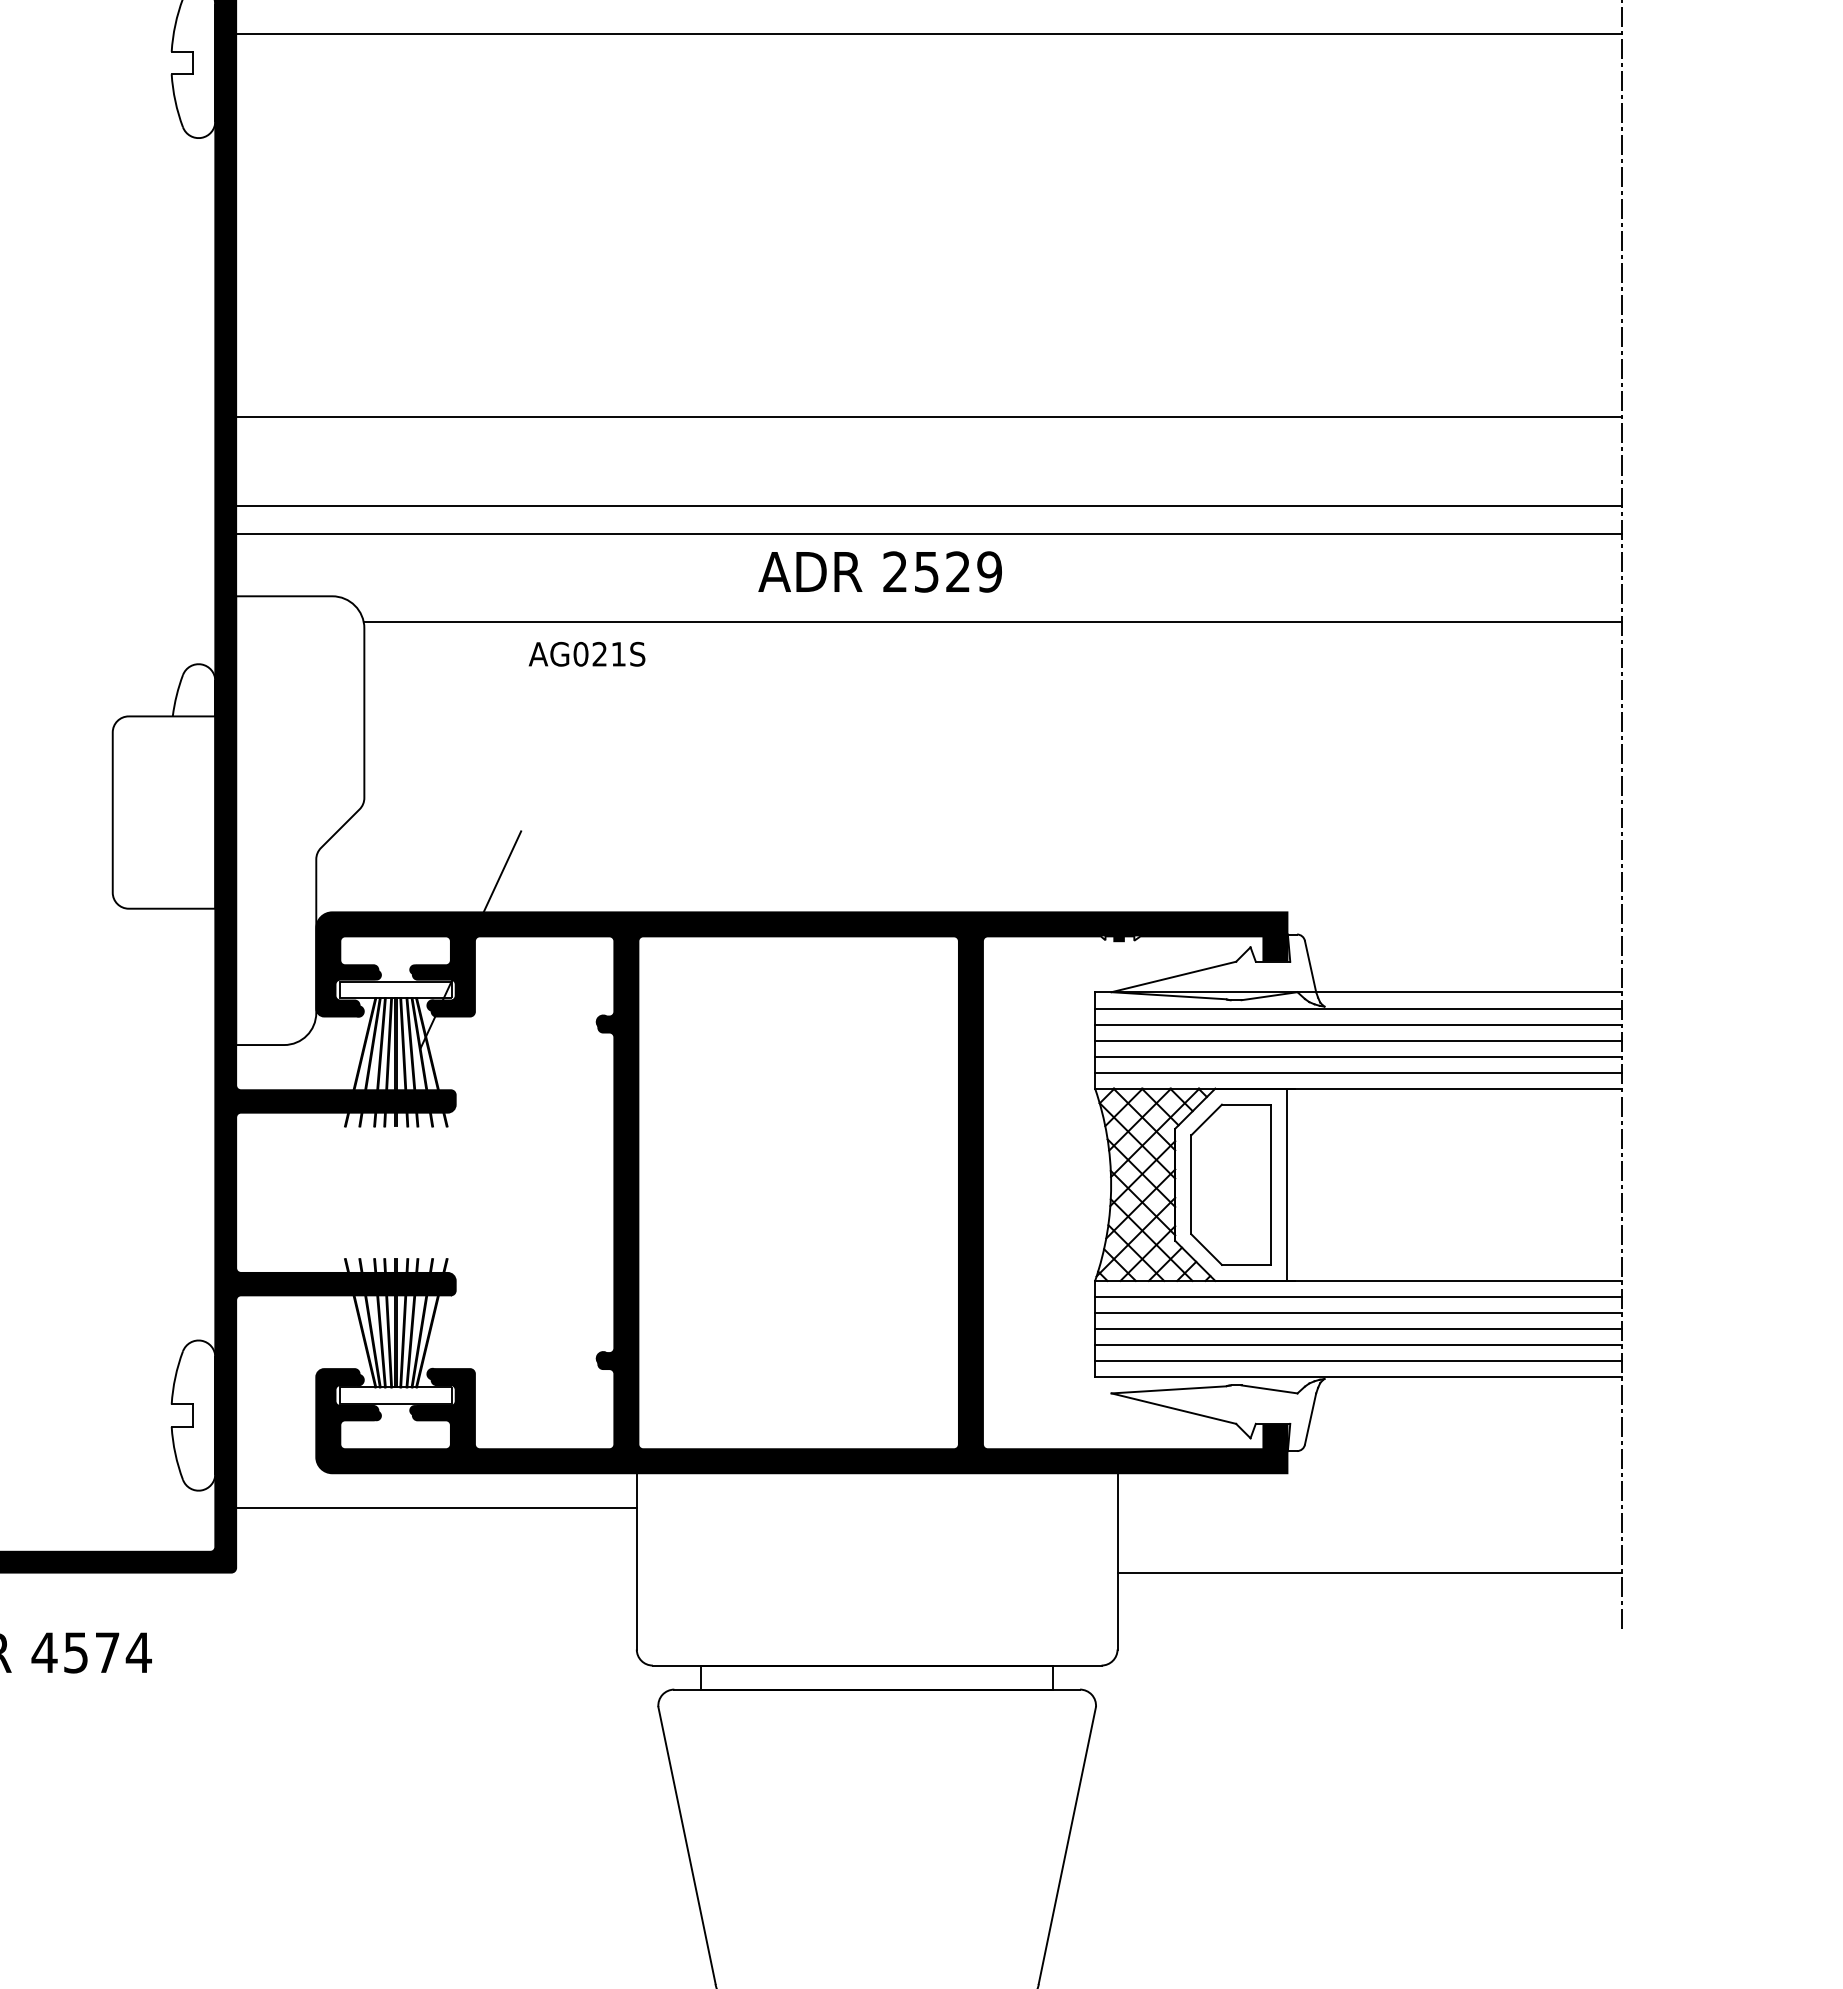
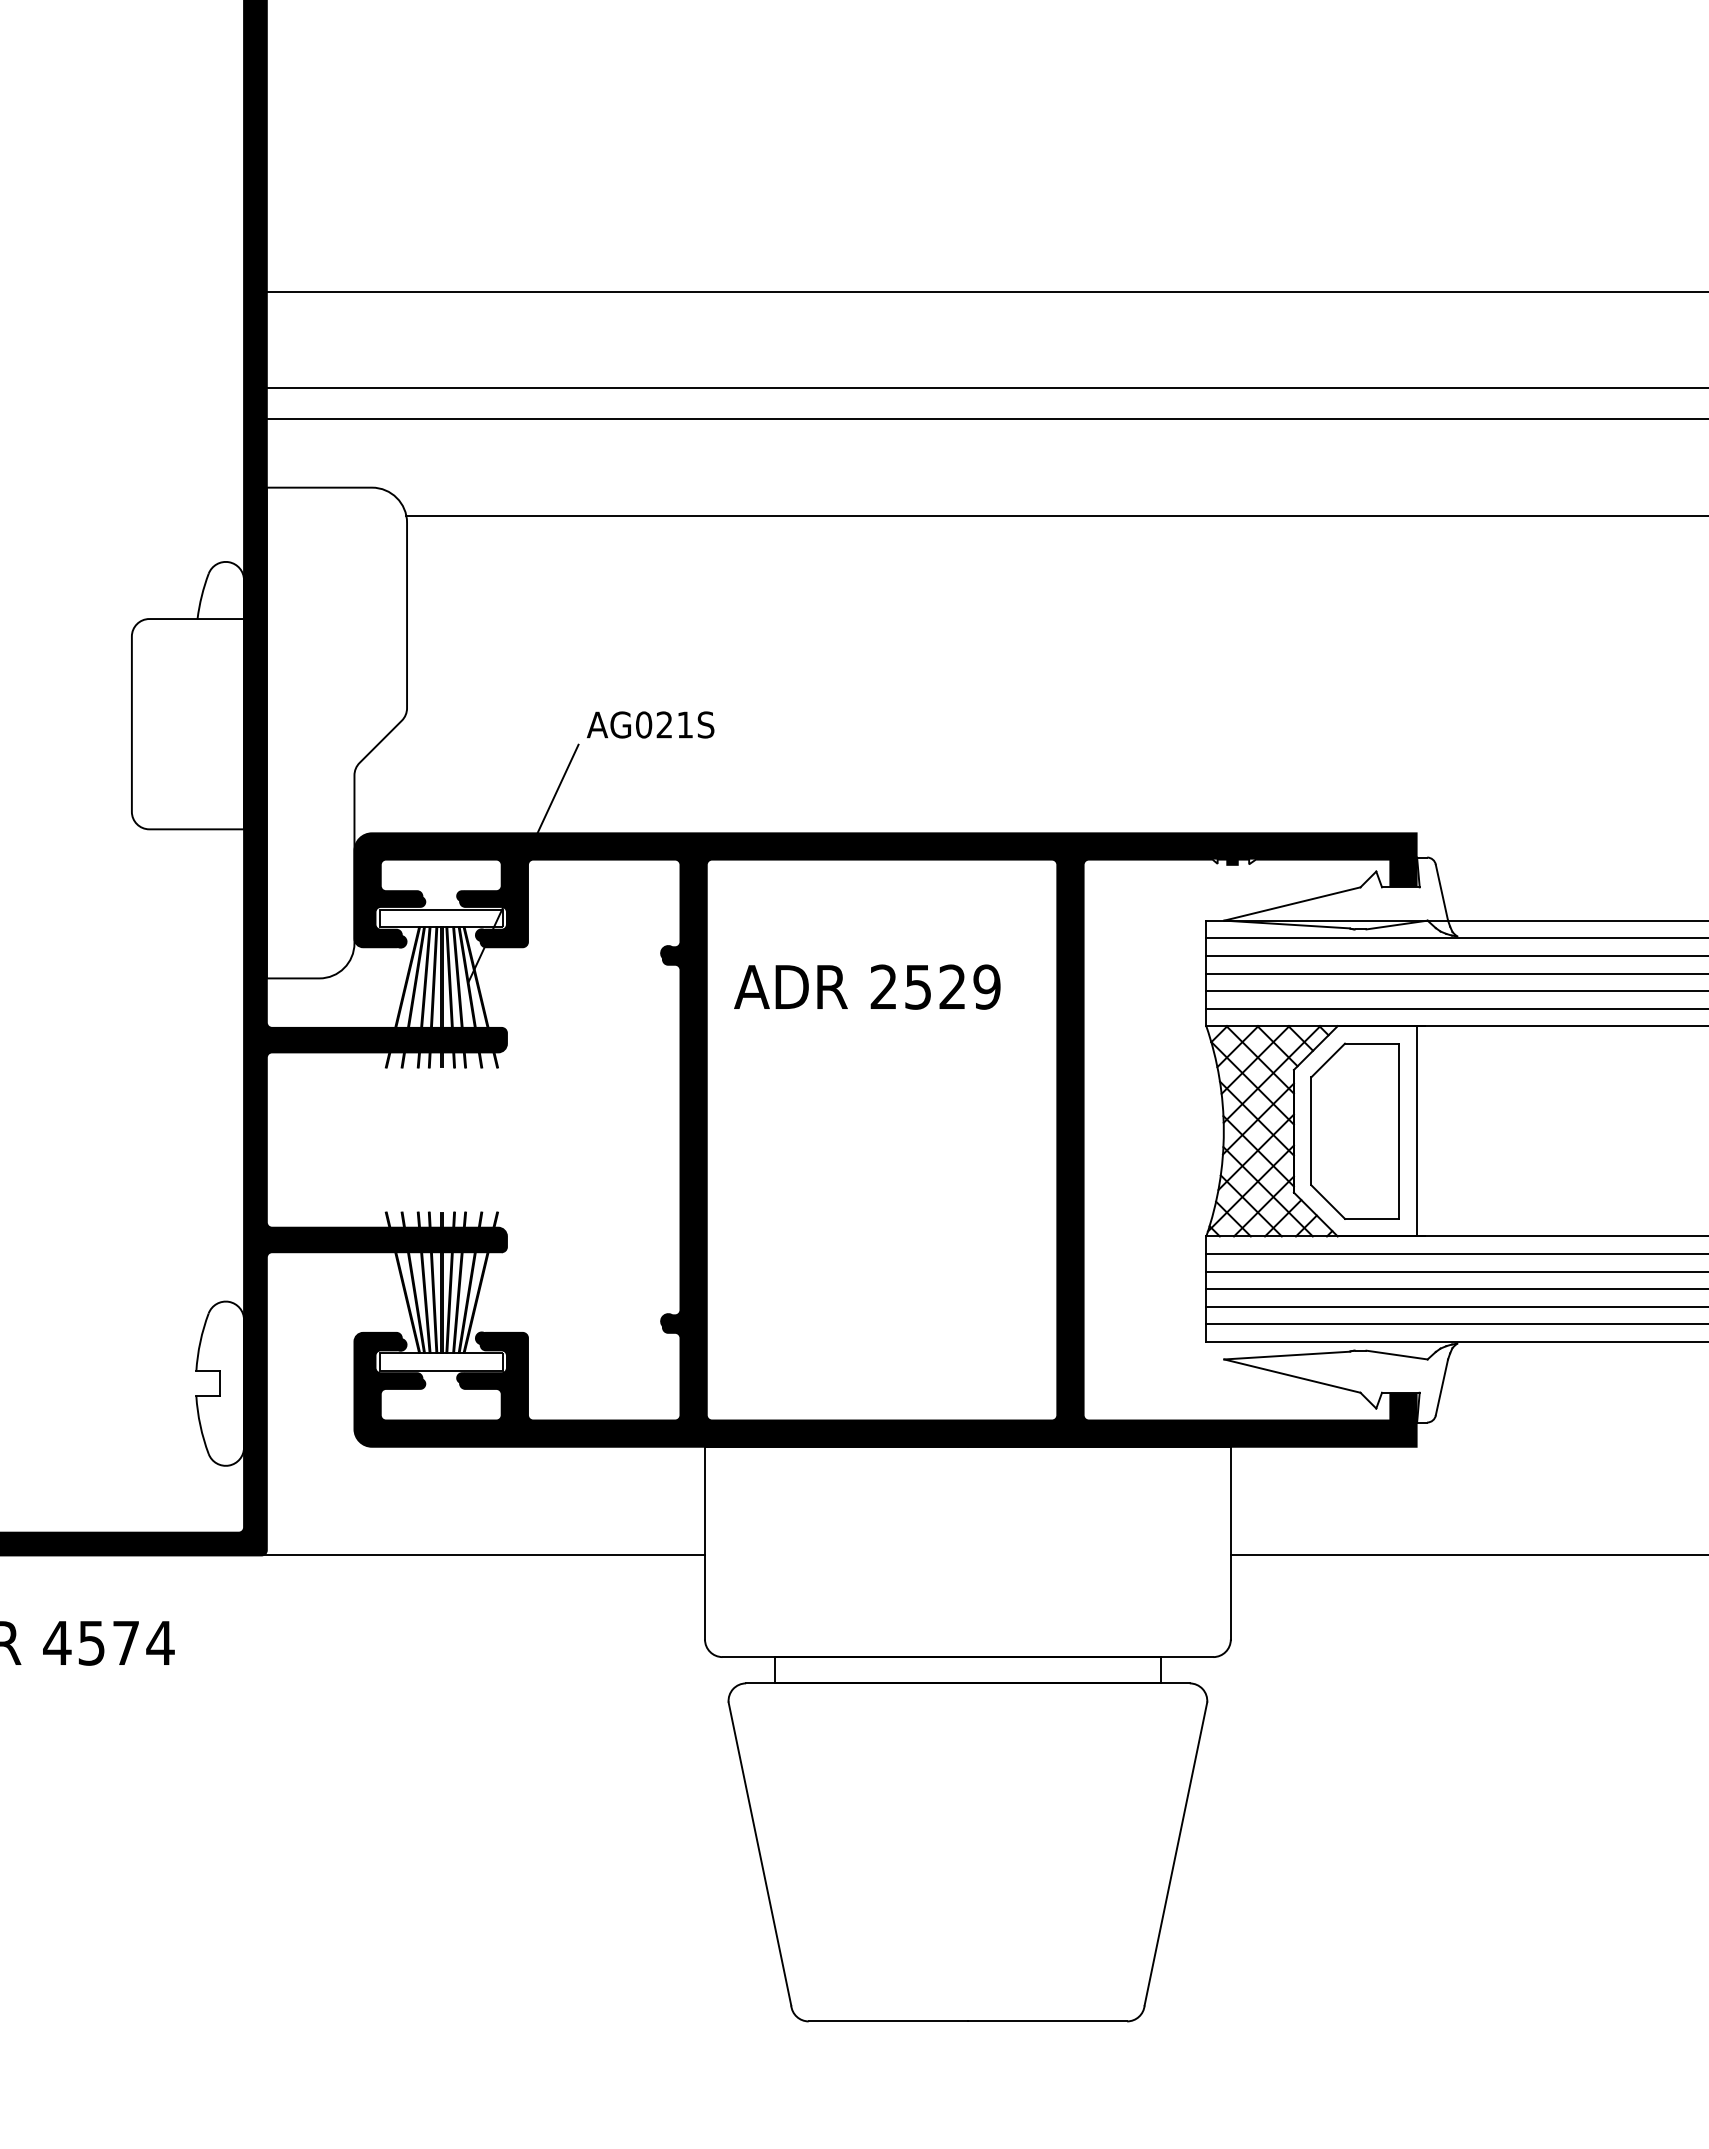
text: (879, 571) -> (866, 986), moved
text: (586, 653) -> (650, 724), moved
line: (433, 1507) -> (482, 1555), moved

